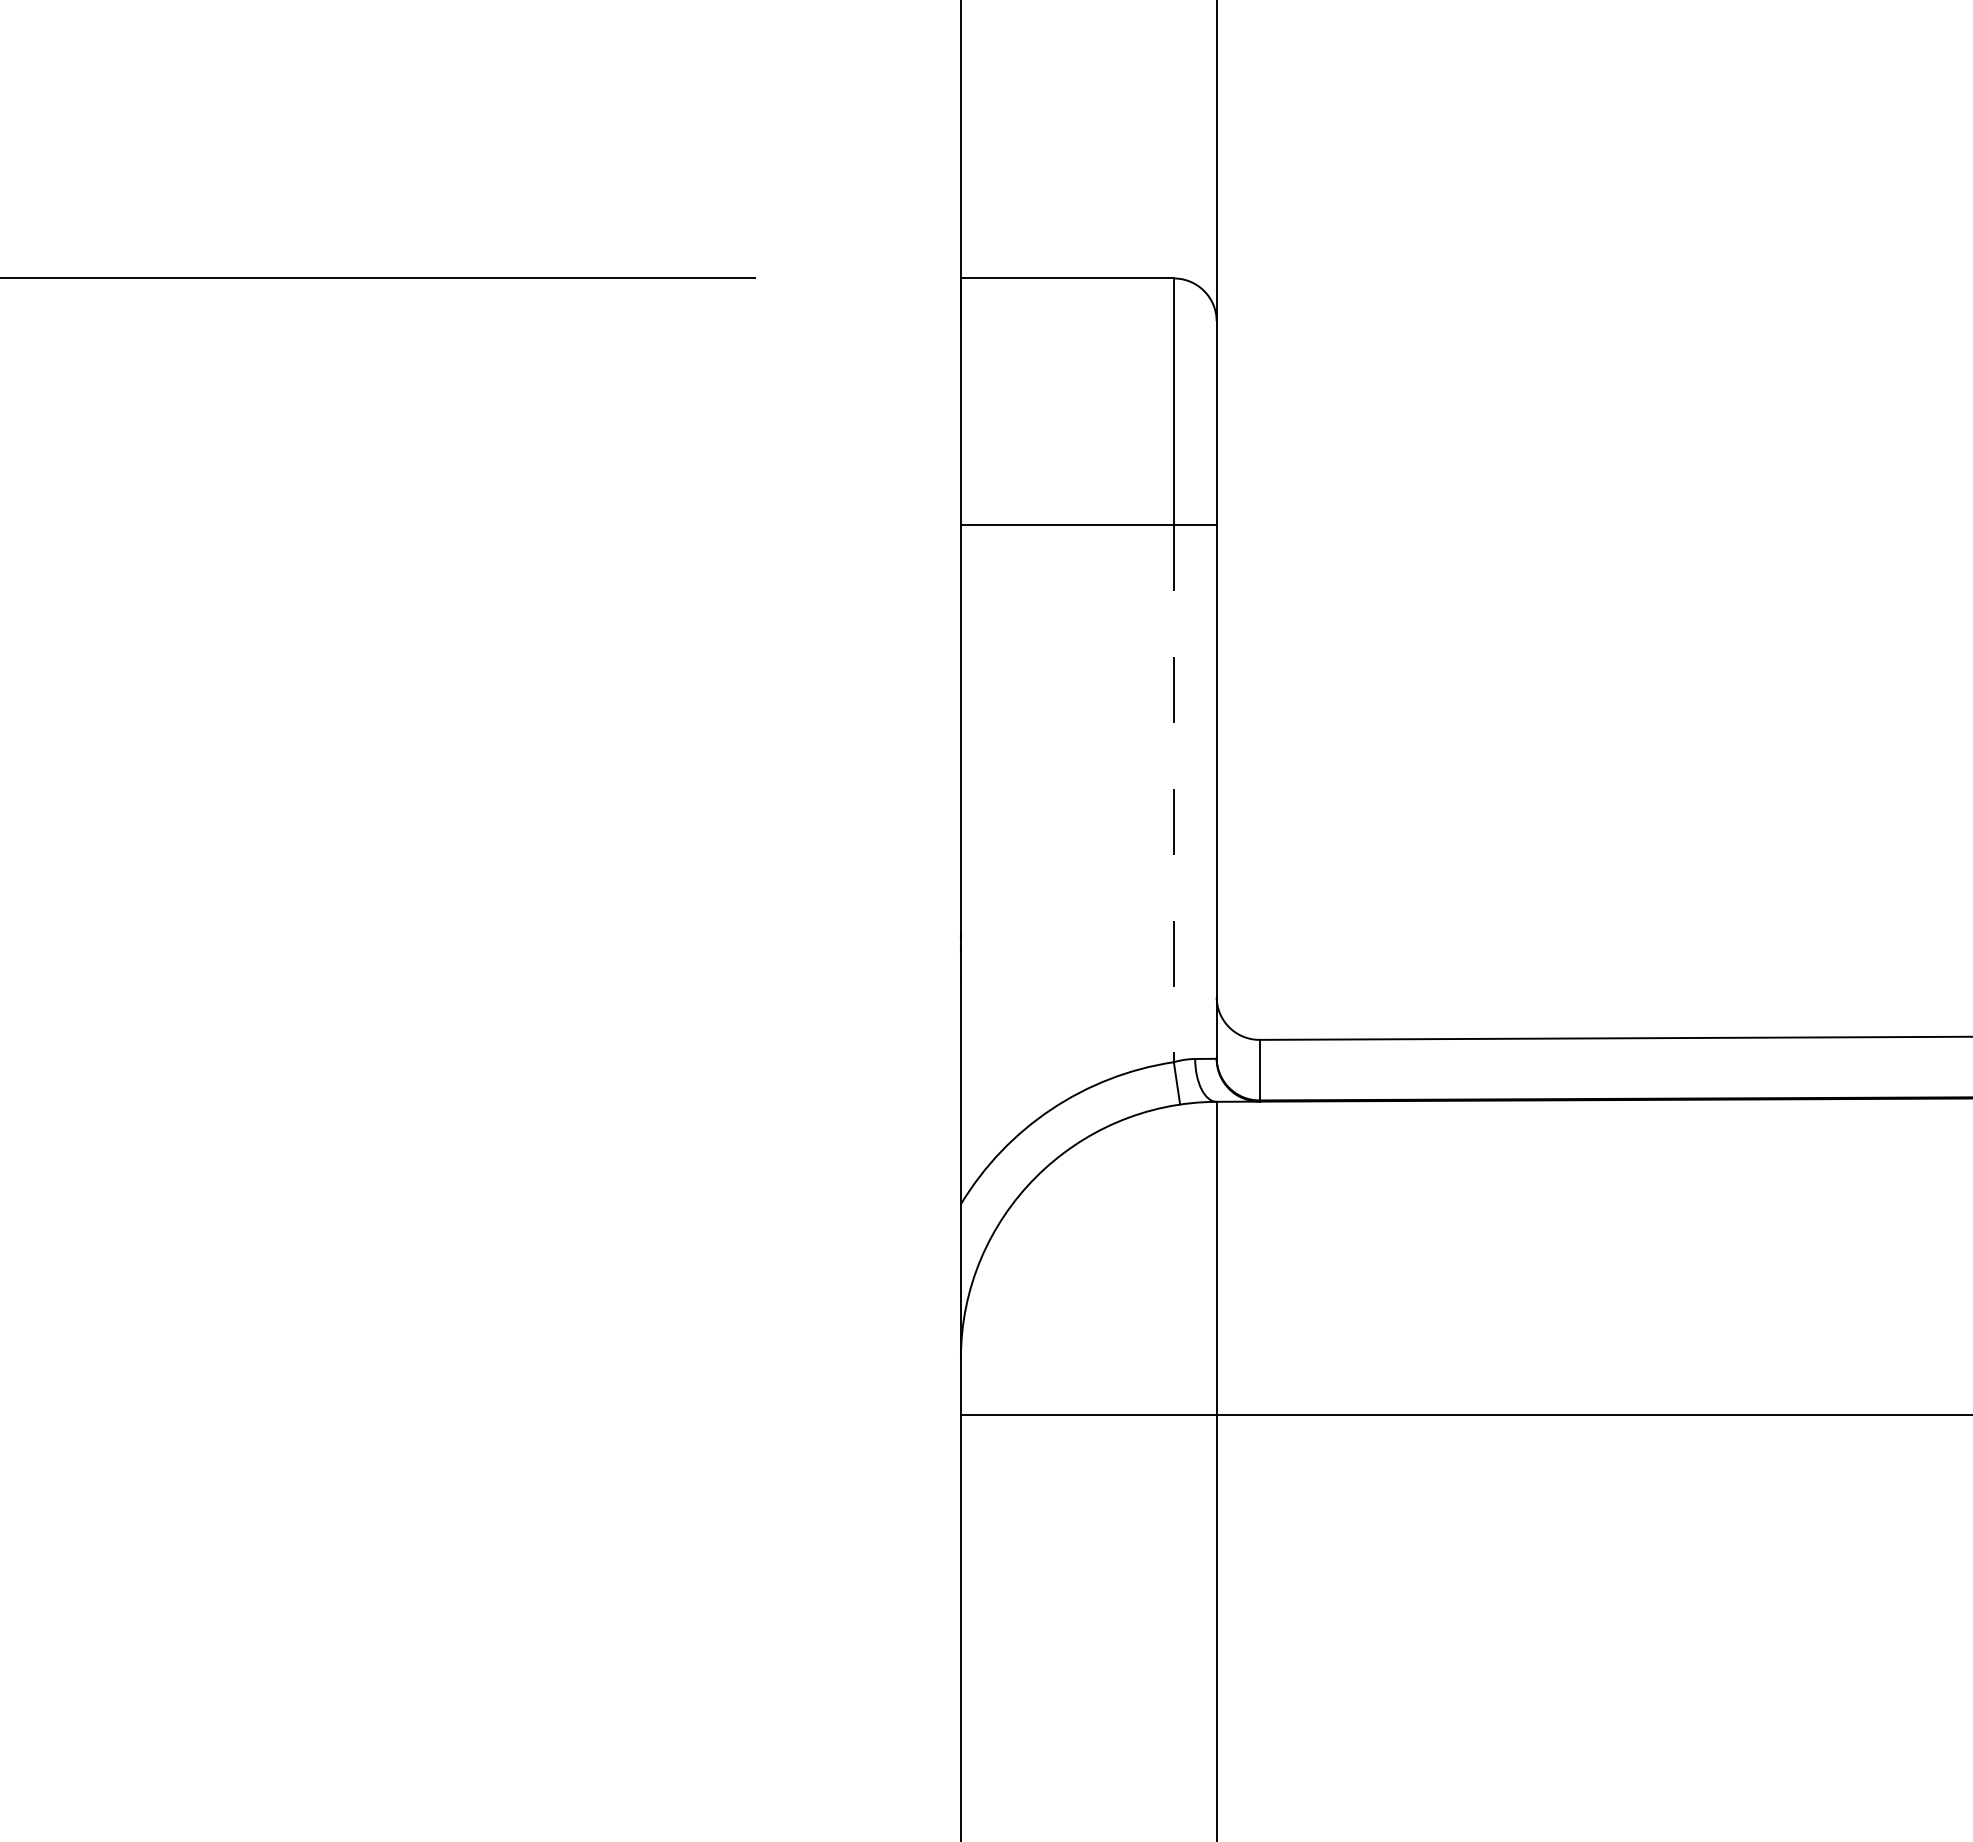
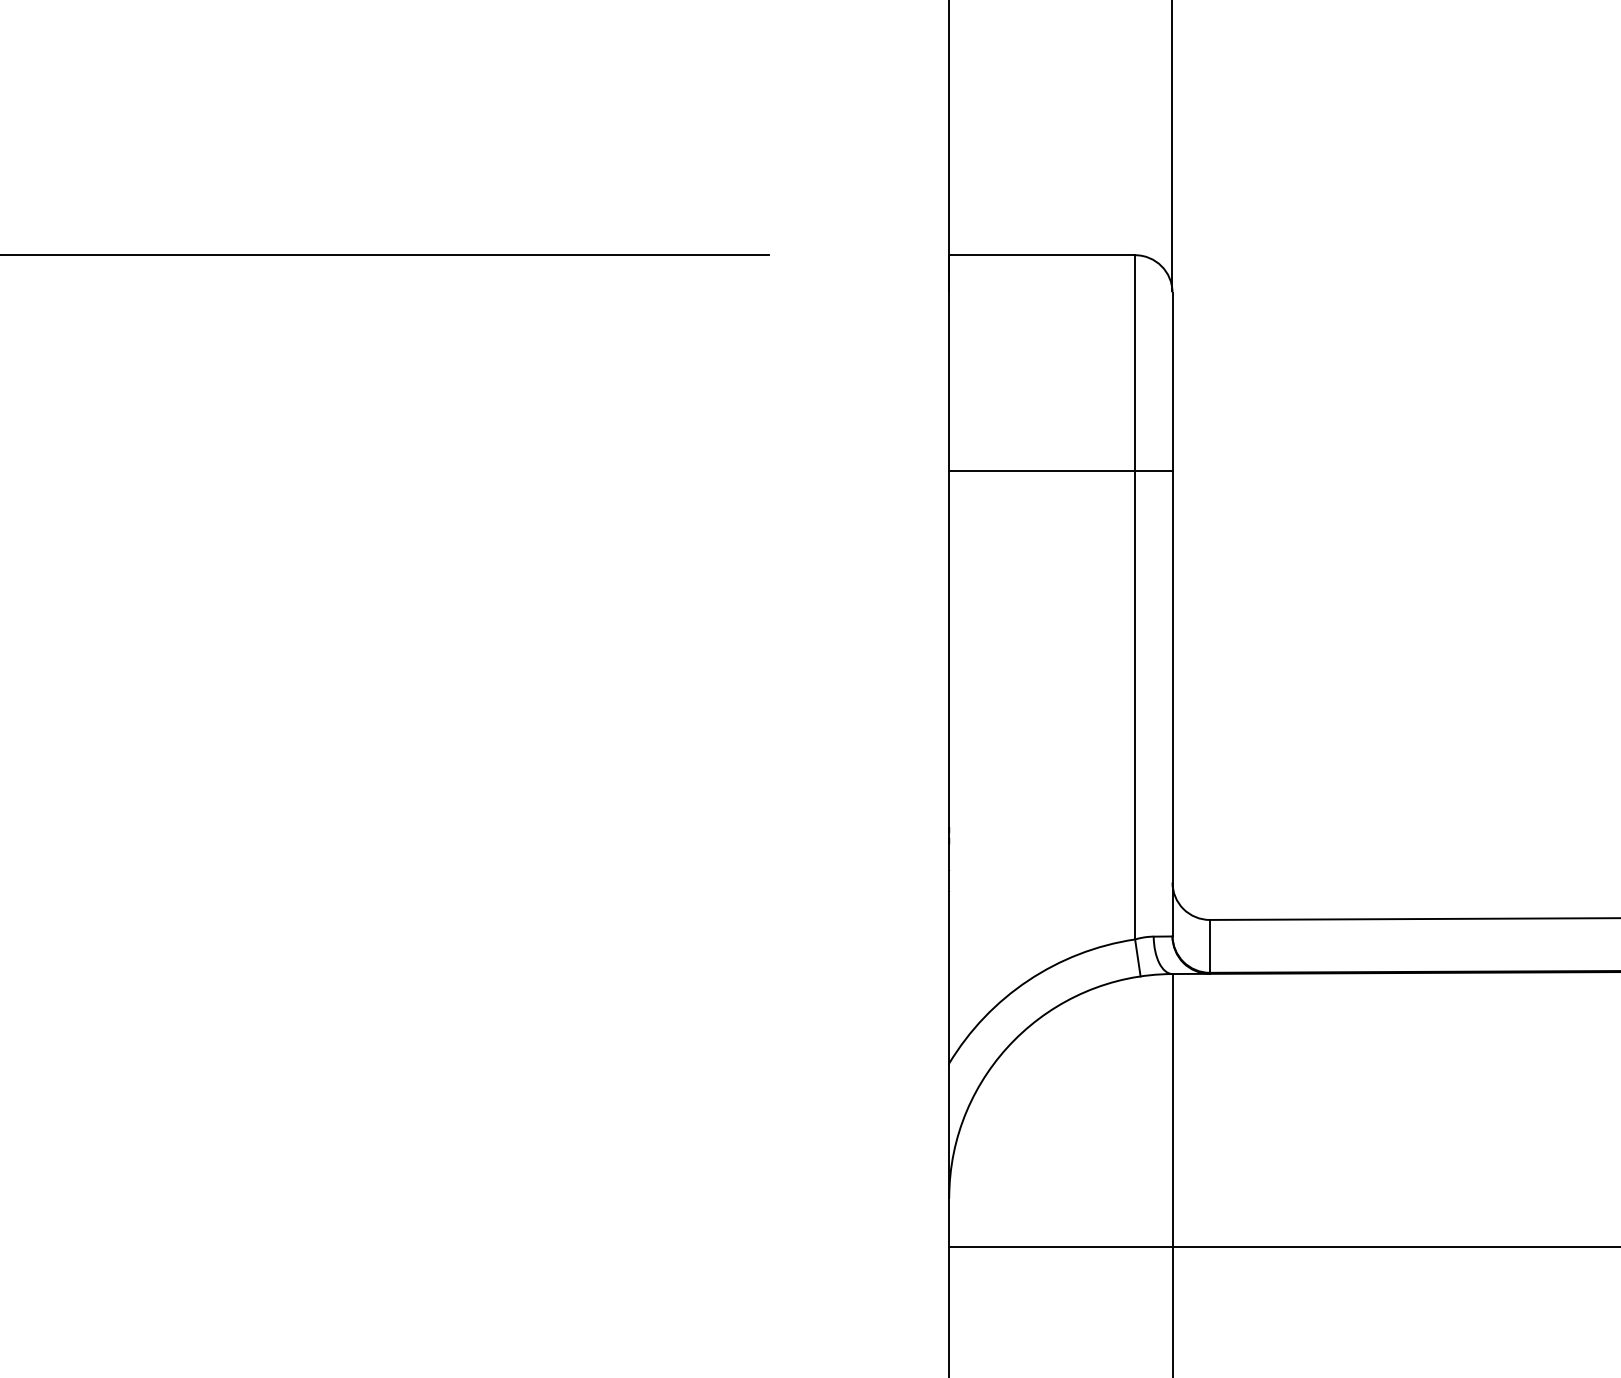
line: (1173, 794) -> (1134, 705), dashed -> solid

